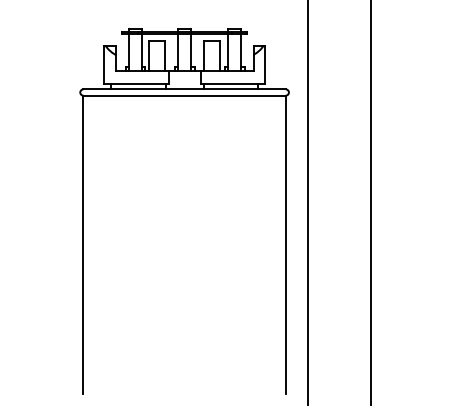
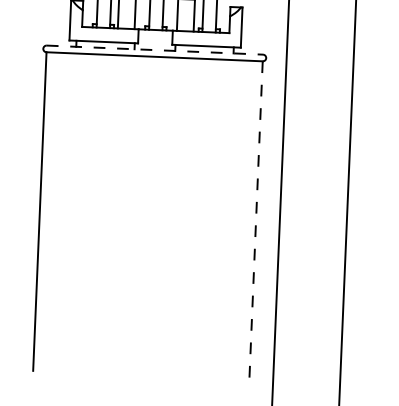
line: (185, 89) -> (155, 50), solid -> dashed
line: (285, 245) -> (255, 221), solid -> dashed

